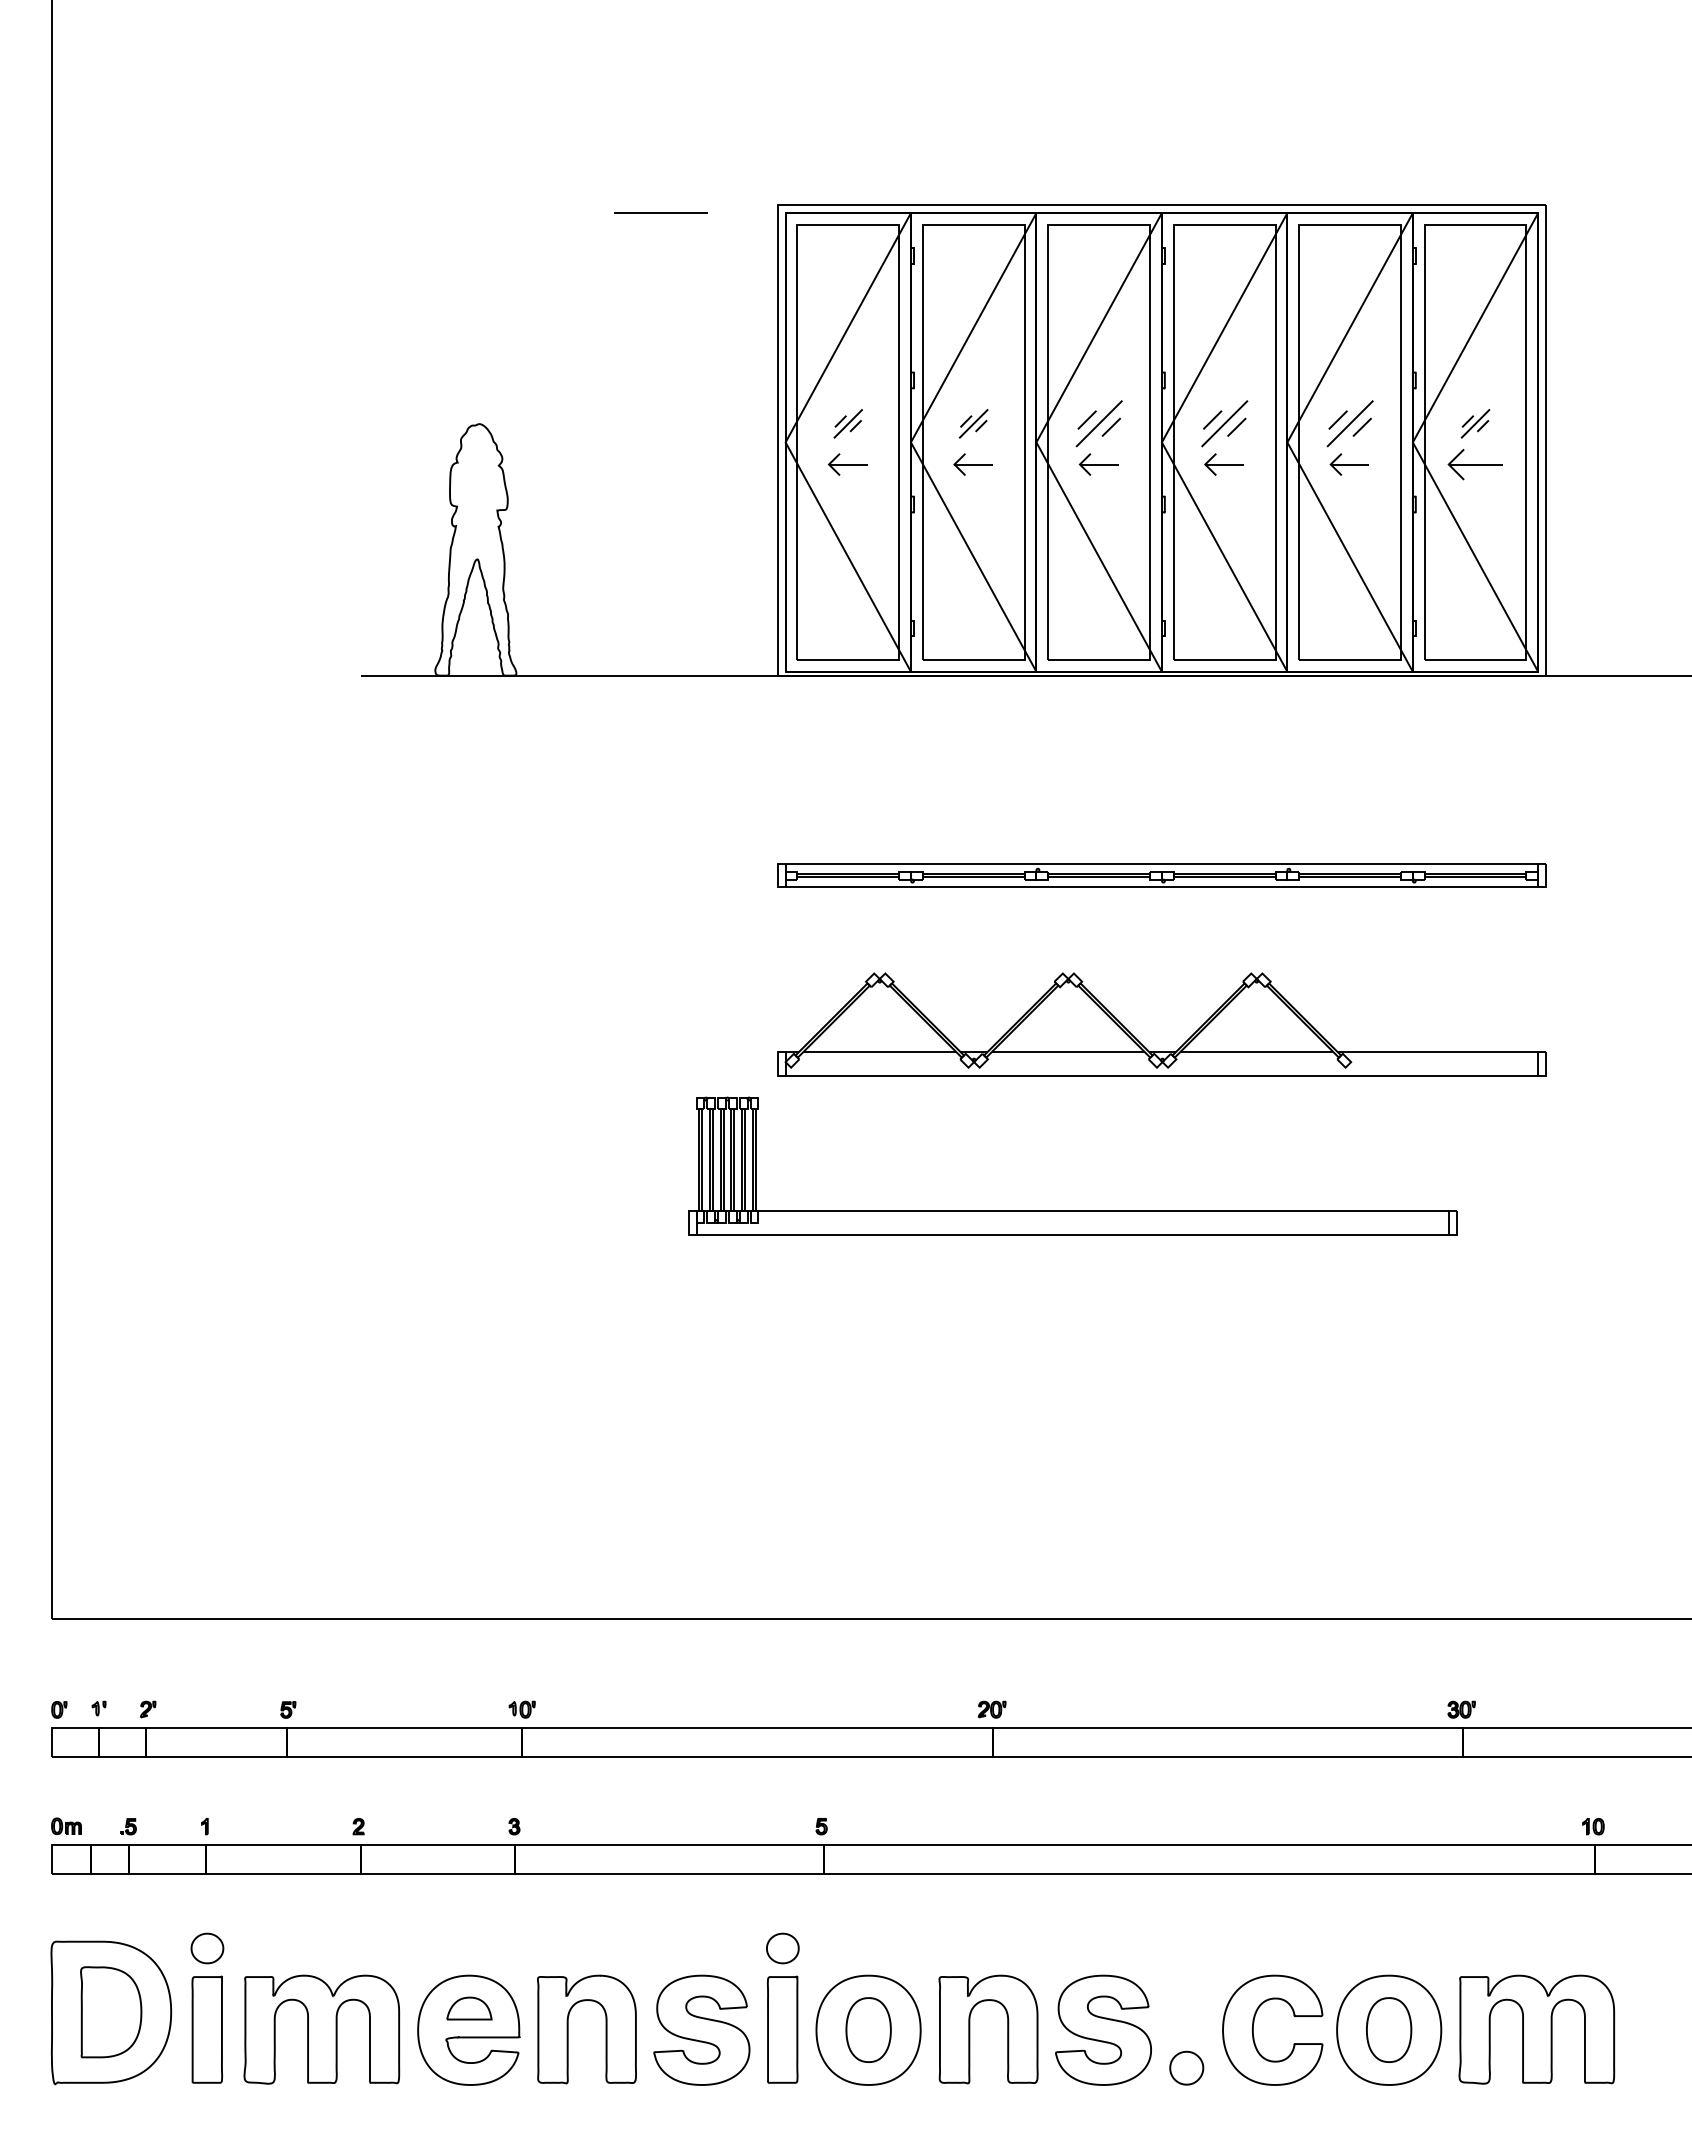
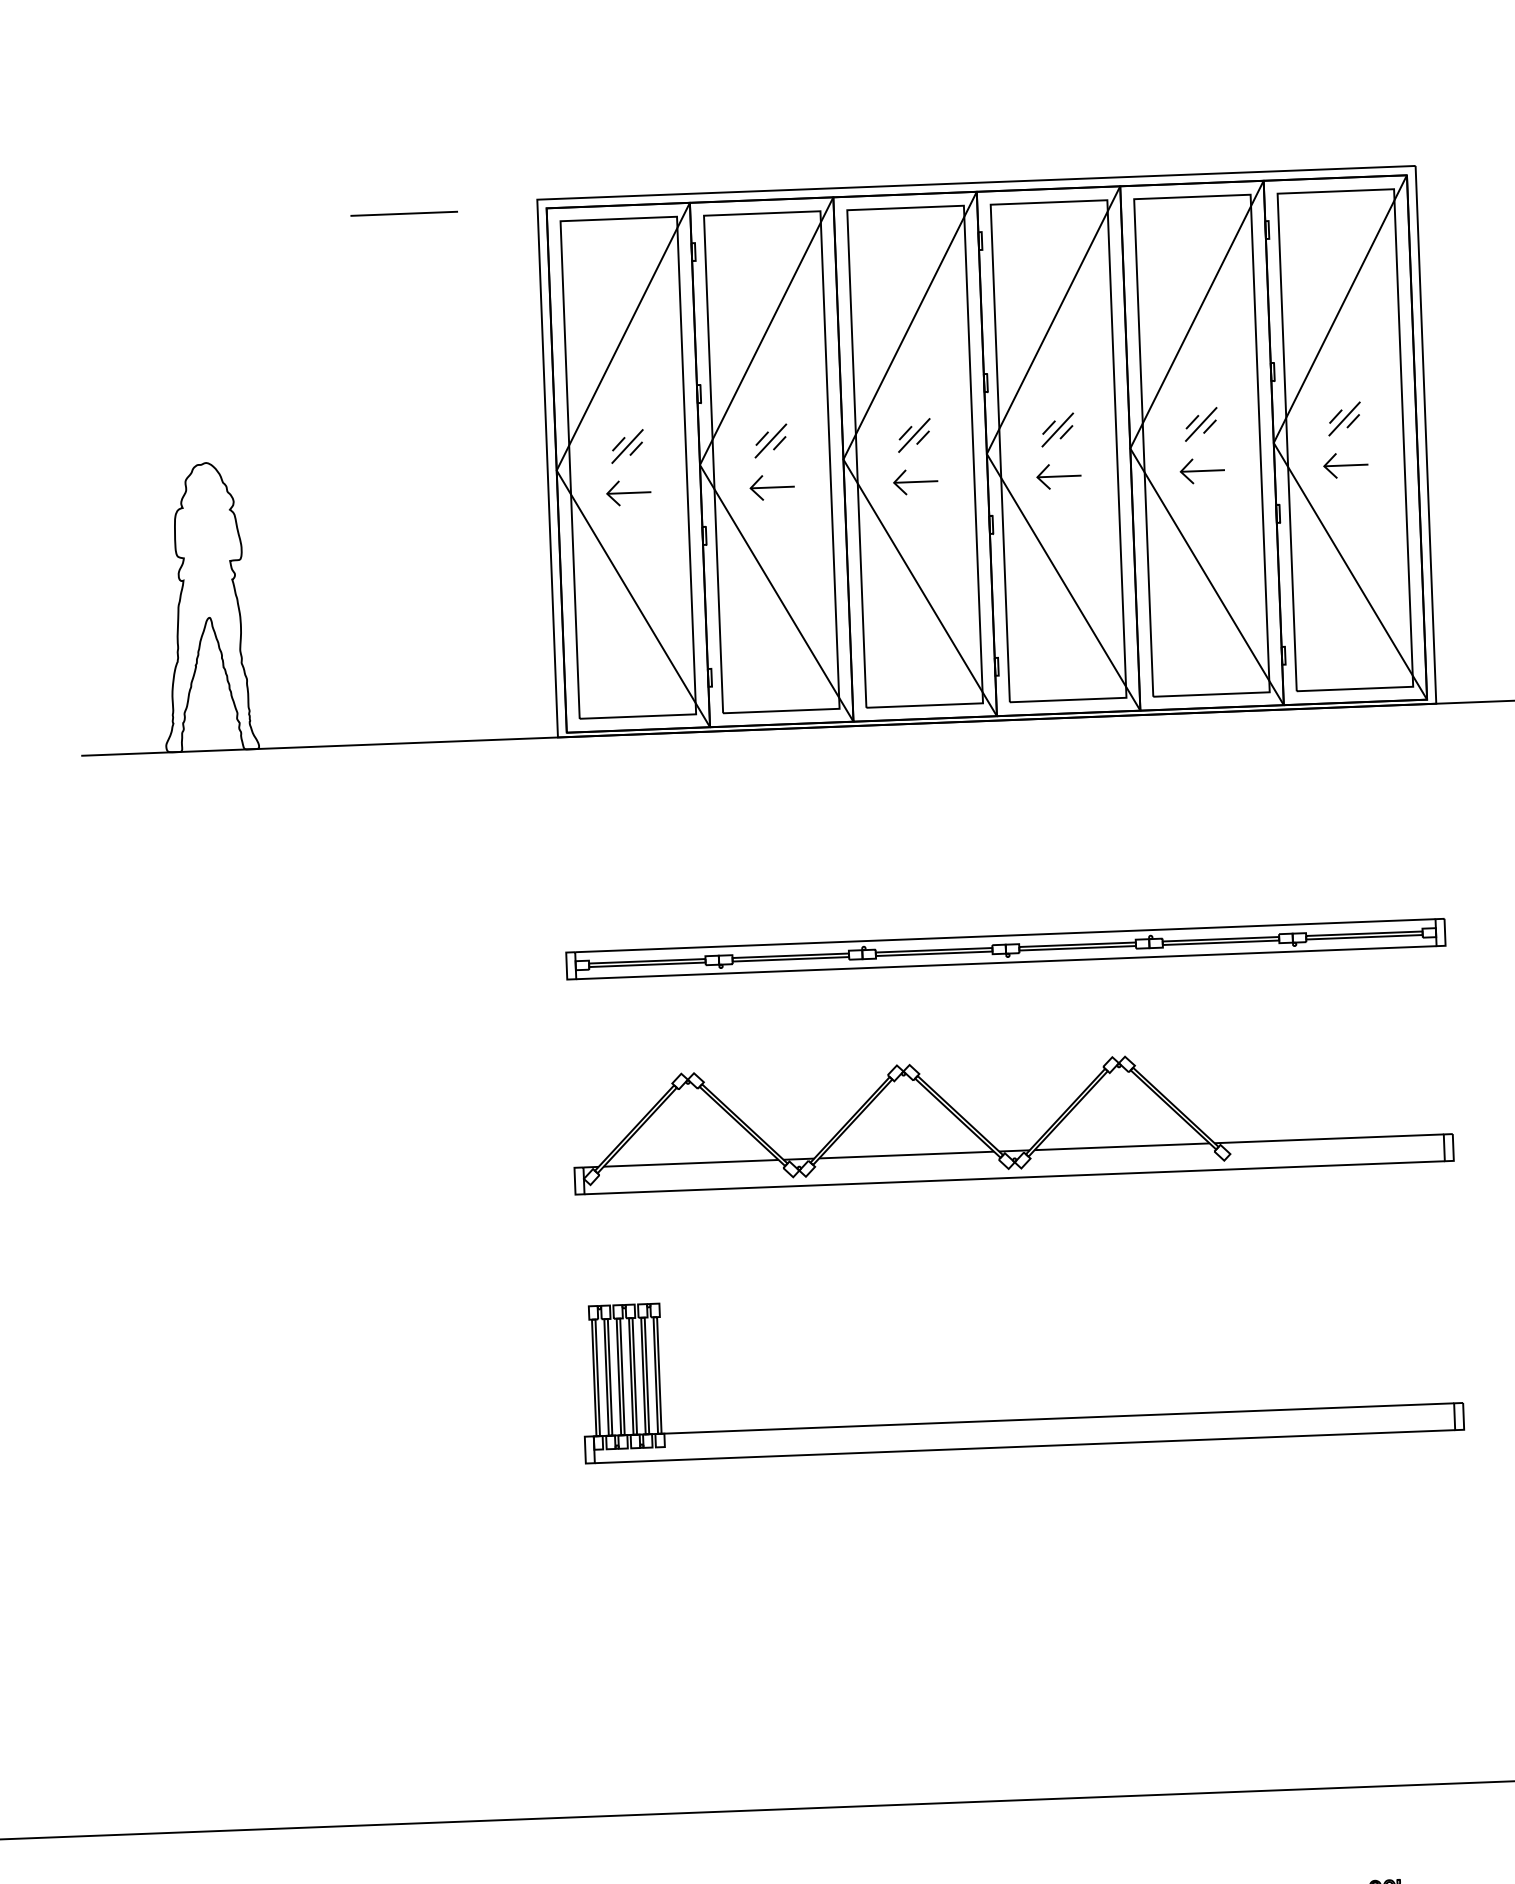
part: (1098, 423) -> (913, 435), size x0.62
part: (1224, 423) -> (1057, 429), size x0.62
part: (1349, 423) -> (1200, 424), size x0.62
part: (1474, 464) -> (1345, 465), size x0.71
part: (1072, 1210) -> (1023, 1418), moved

